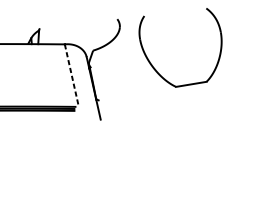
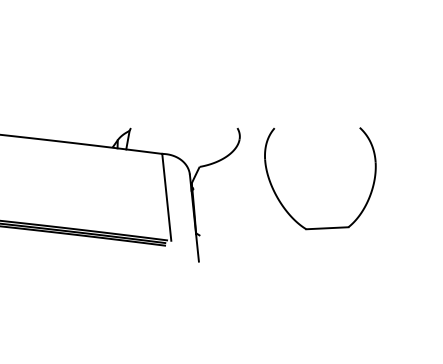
line: (71, 75) -> (166, 197), dashed -> solid

